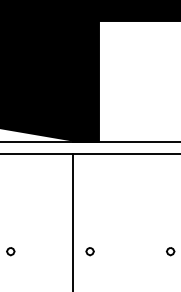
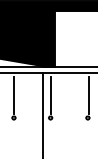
line: (9, 203) -> (13, 95), added
line: (91, 203) -> (51, 95), added
line: (174, 203) -> (89, 95), added

